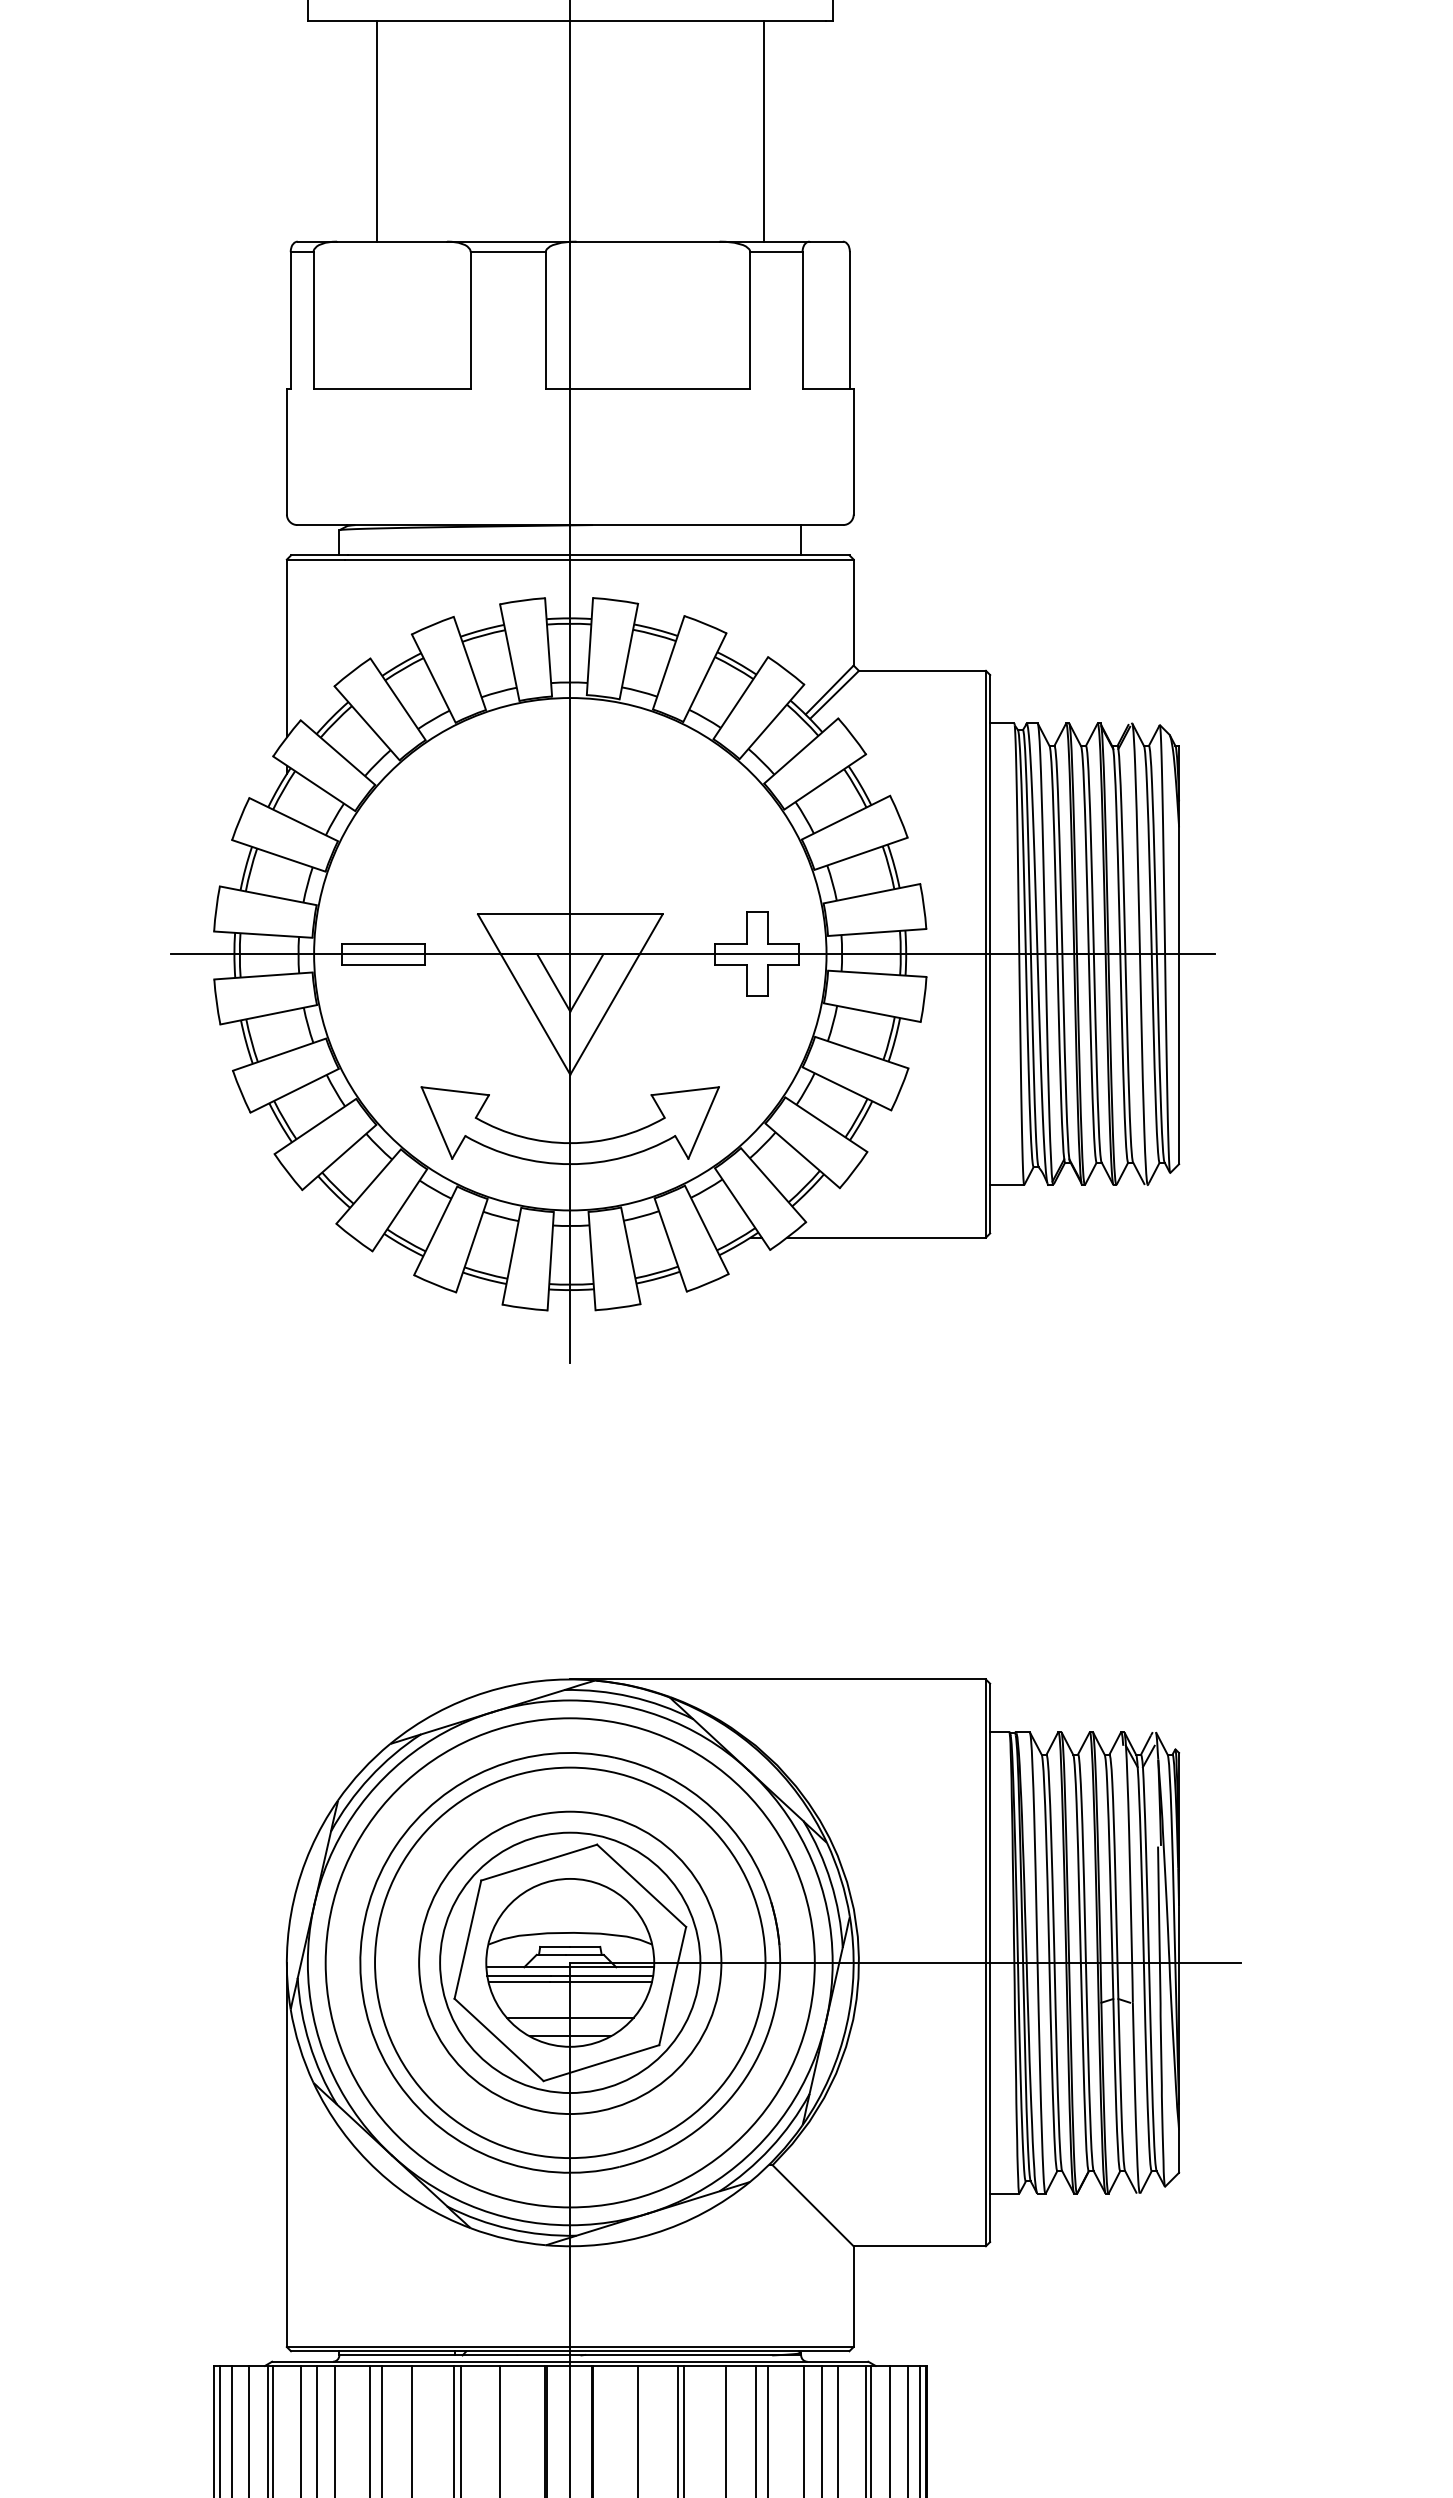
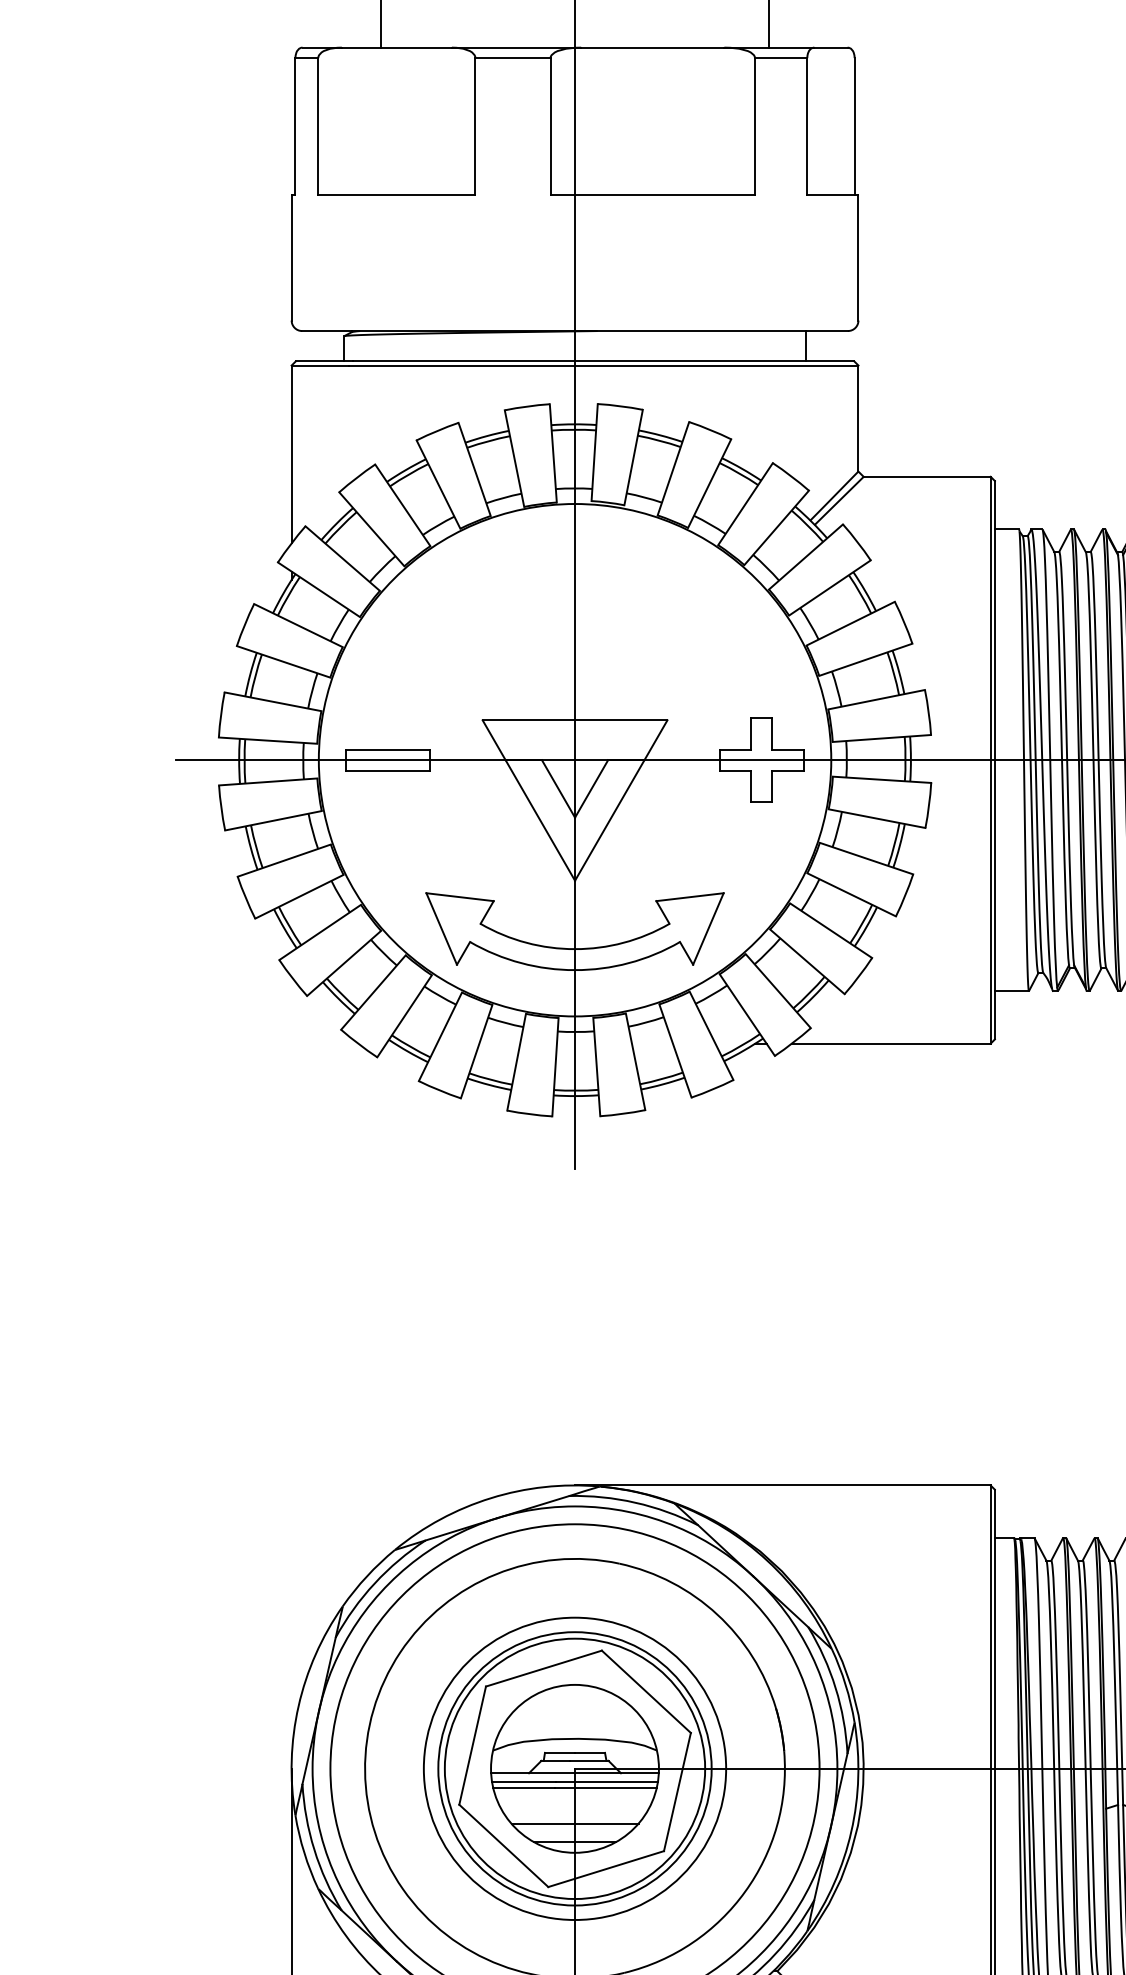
circle: (570, 1962) -> (575, 1768), size x0.7

